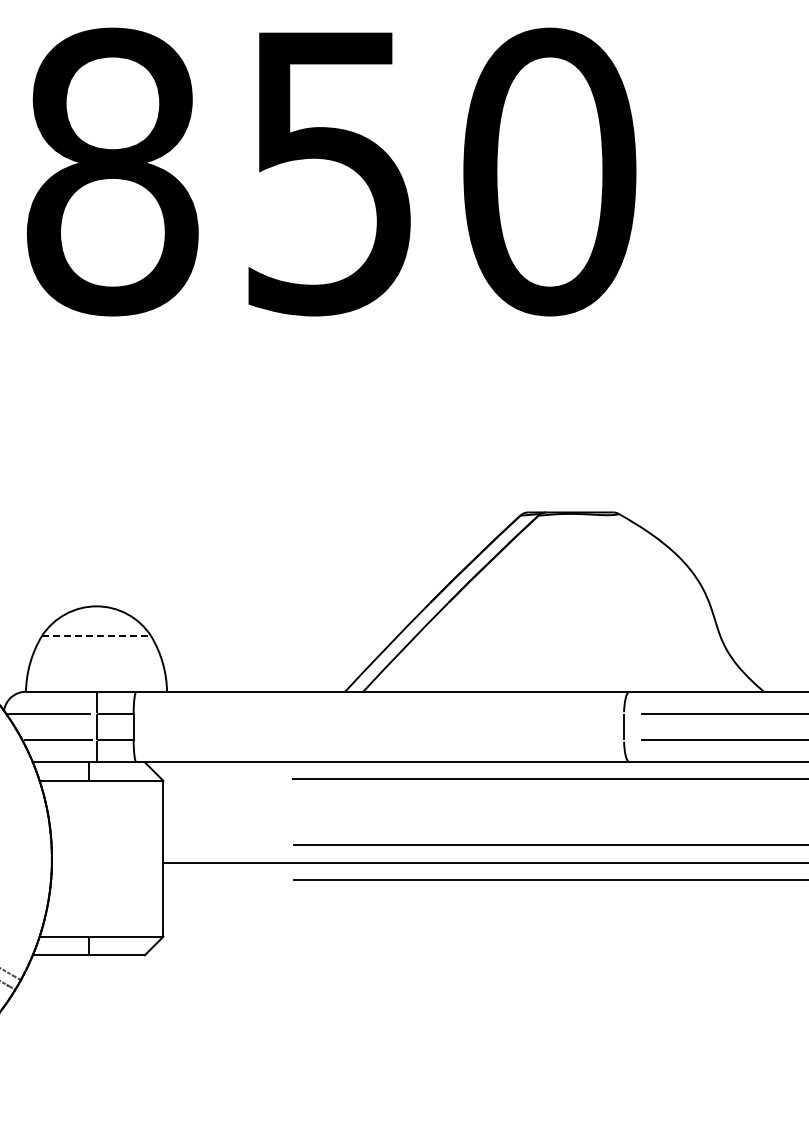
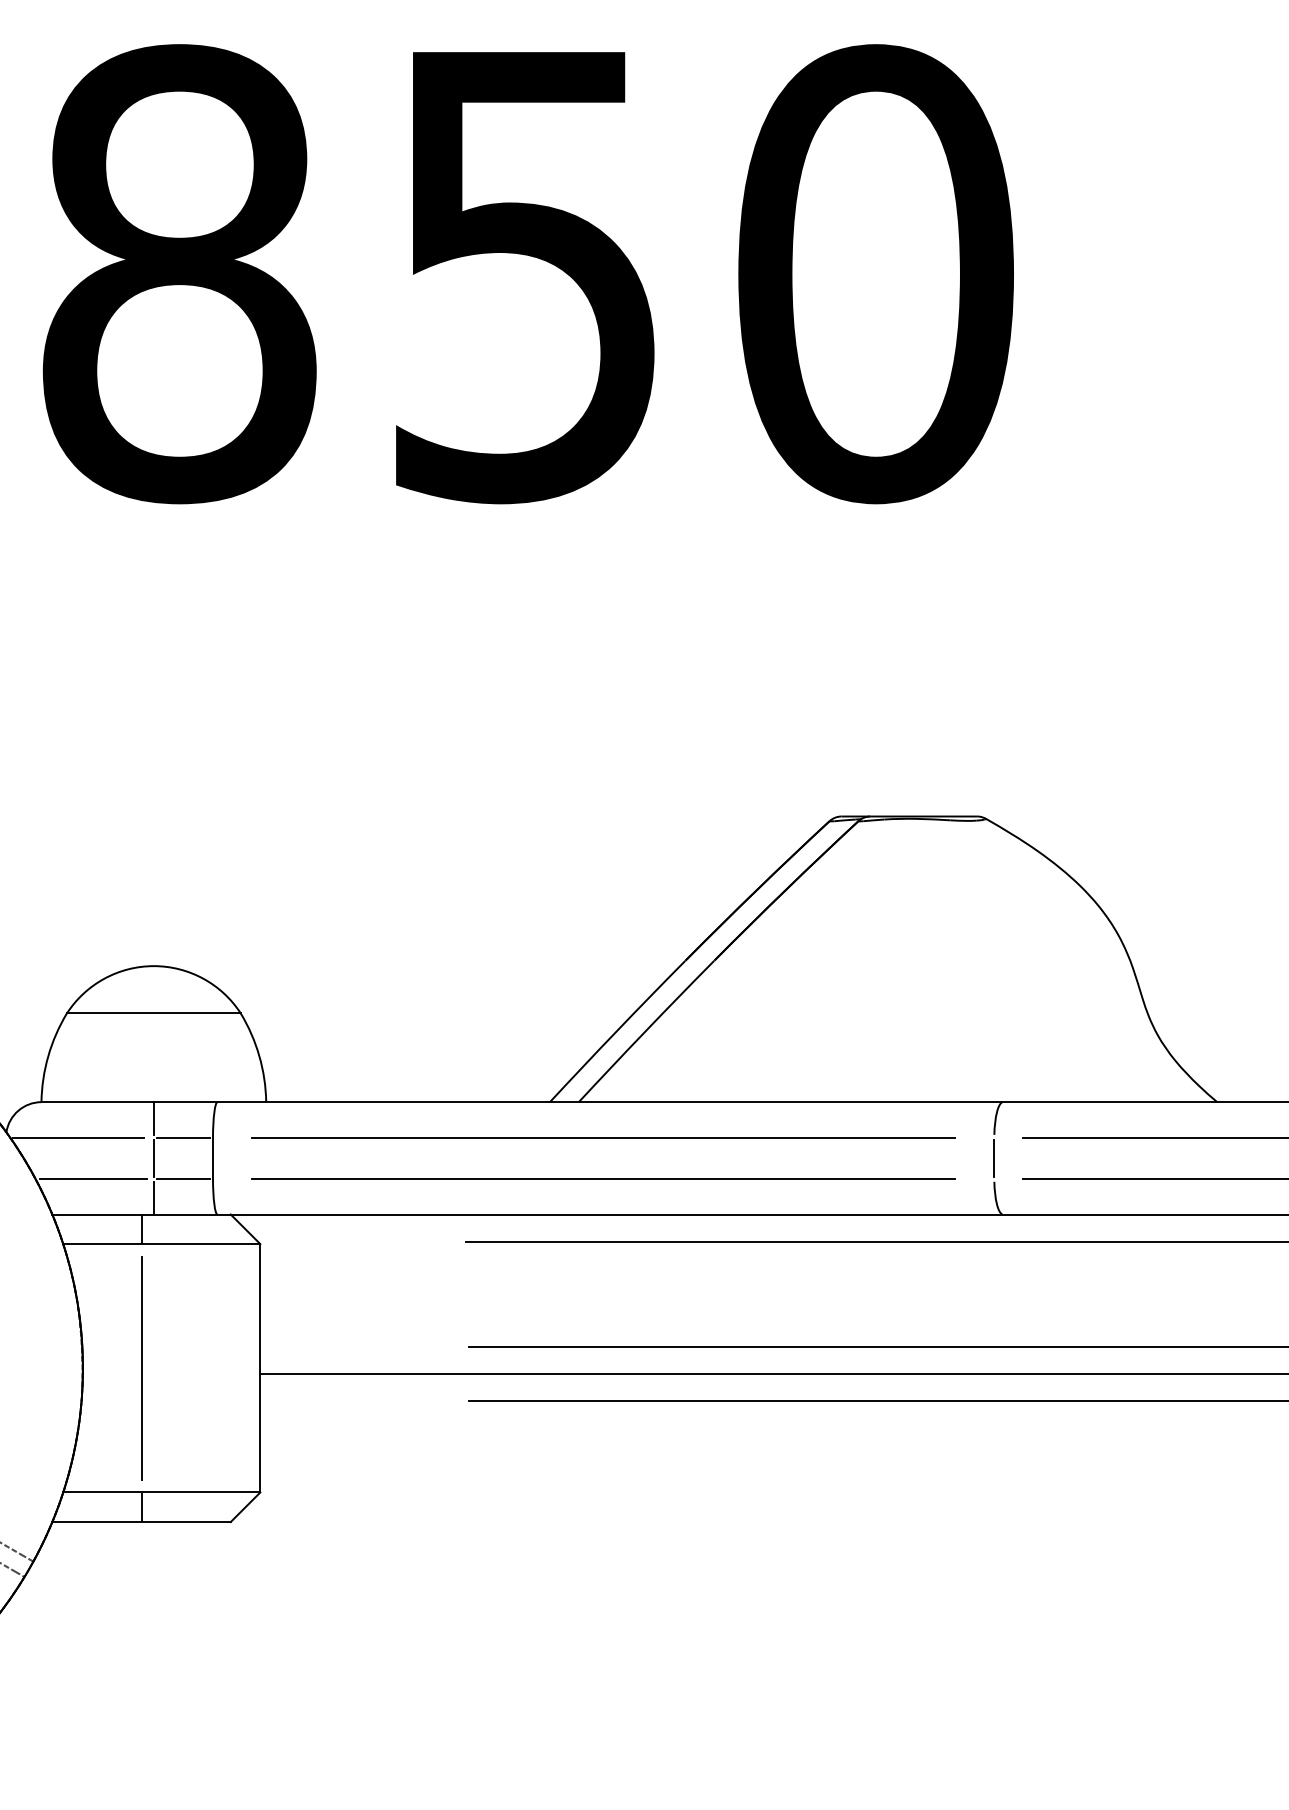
line: (96, 636) -> (153, 1014), dashed -> solid
line: (378, 714) -> (603, 1138), added
line: (378, 740) -> (603, 1179), added
line: (89, 858) -> (142, 1367), added

